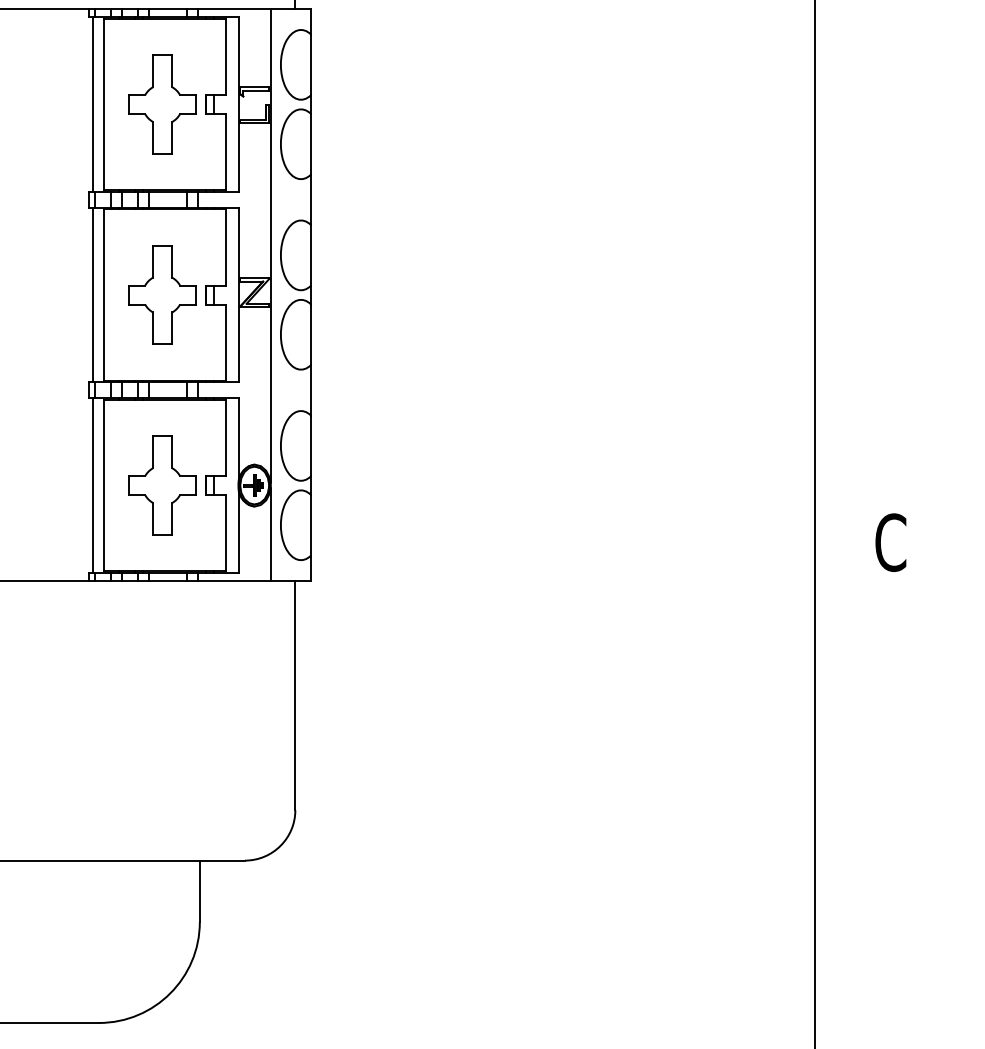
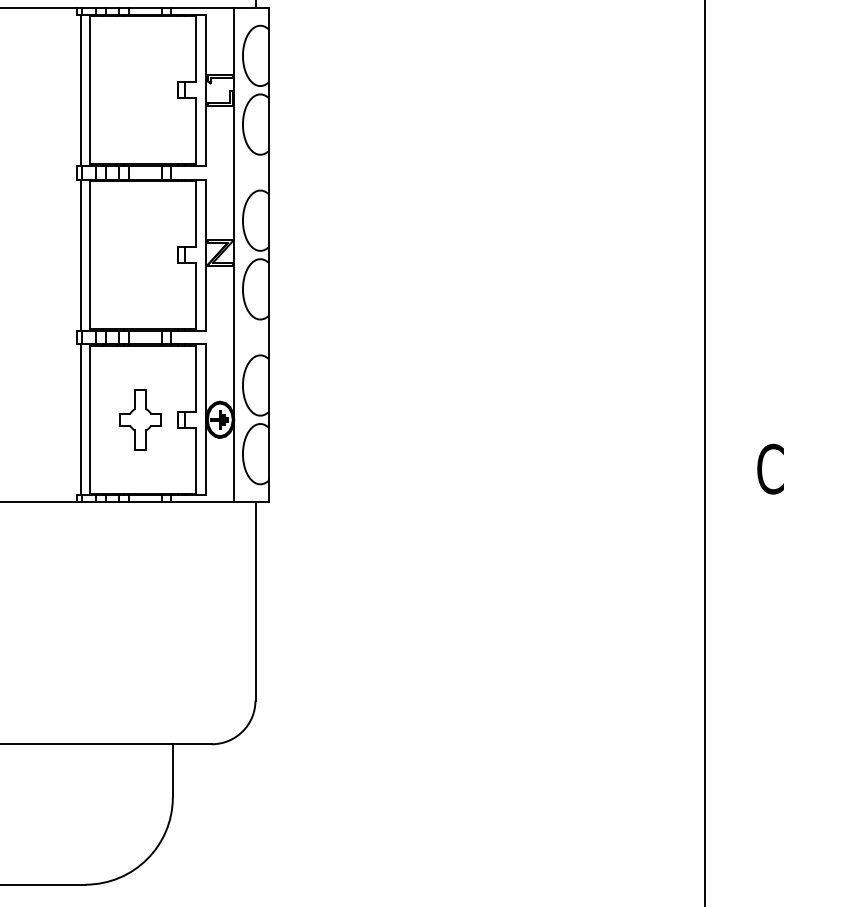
part: (162, 104) -> (140, 90), removed
part: (162, 294) -> (140, 254), removed
part: (162, 485) -> (140, 419), size x0.7

